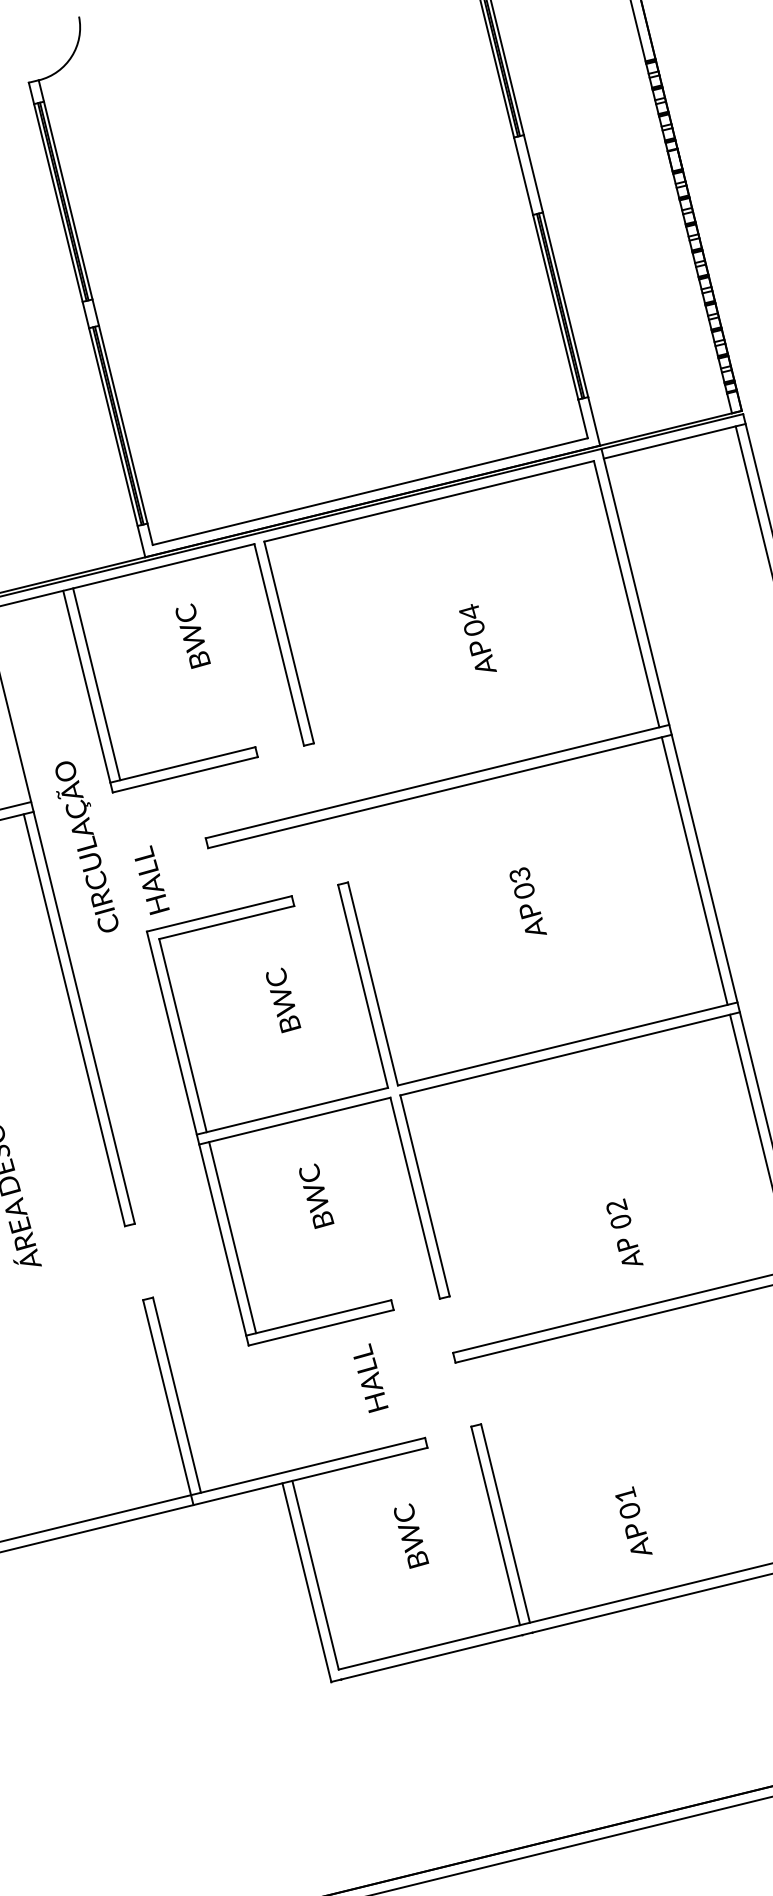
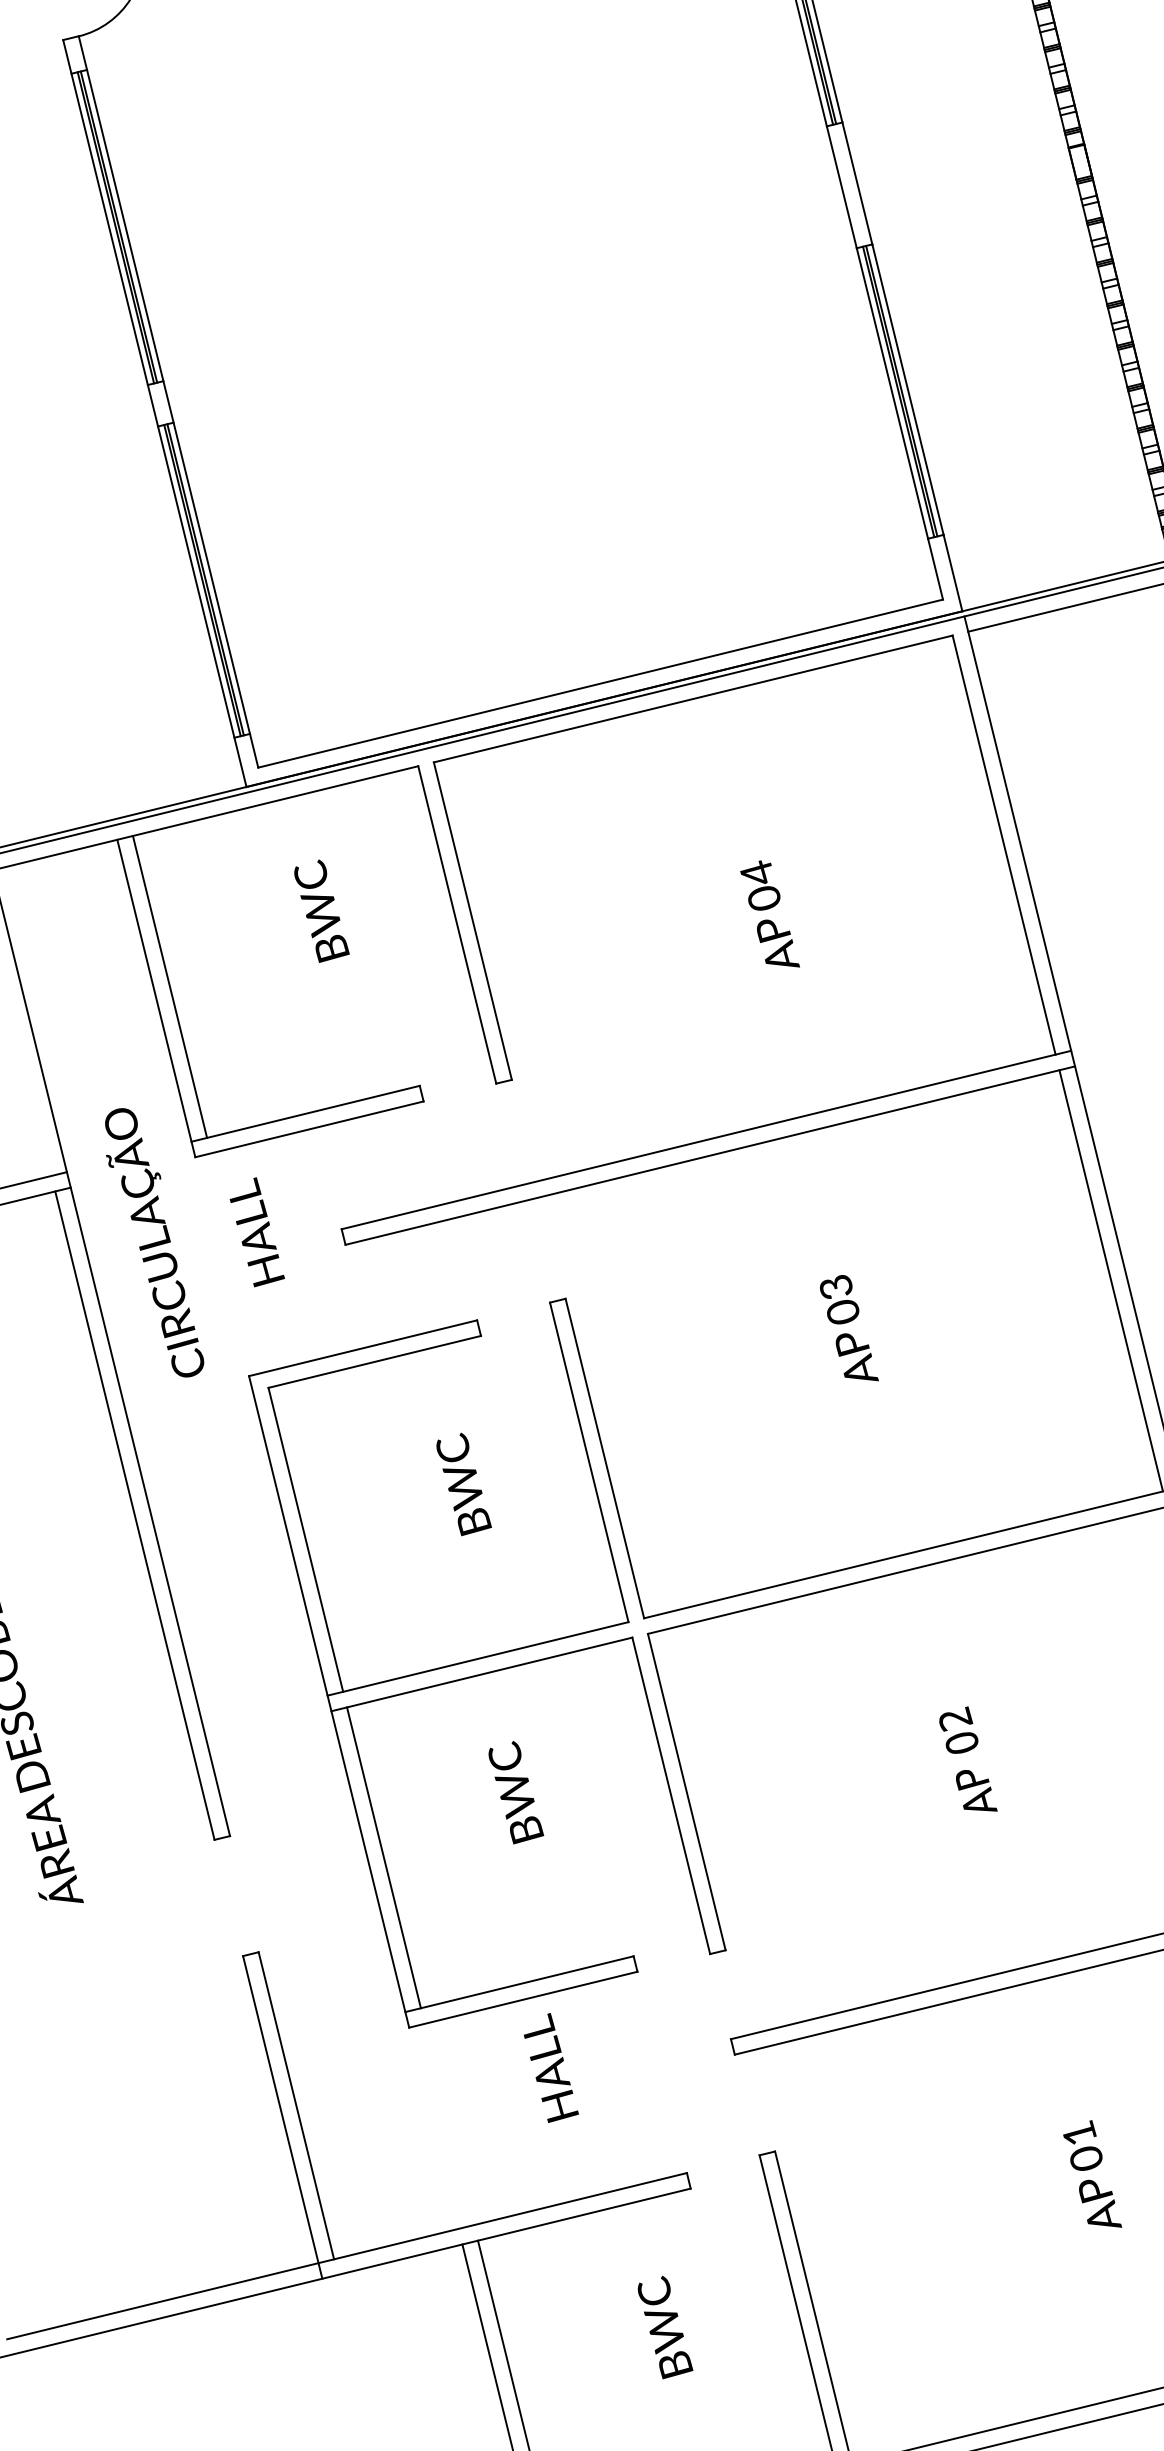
text: (151, 880) -> (256, 1232), moved
text: (624, 1231) -> (967, 1758), moved
text: (370, 1377) -> (550, 2066), moved
text: (633, 1520) -> (1091, 2173), moved

